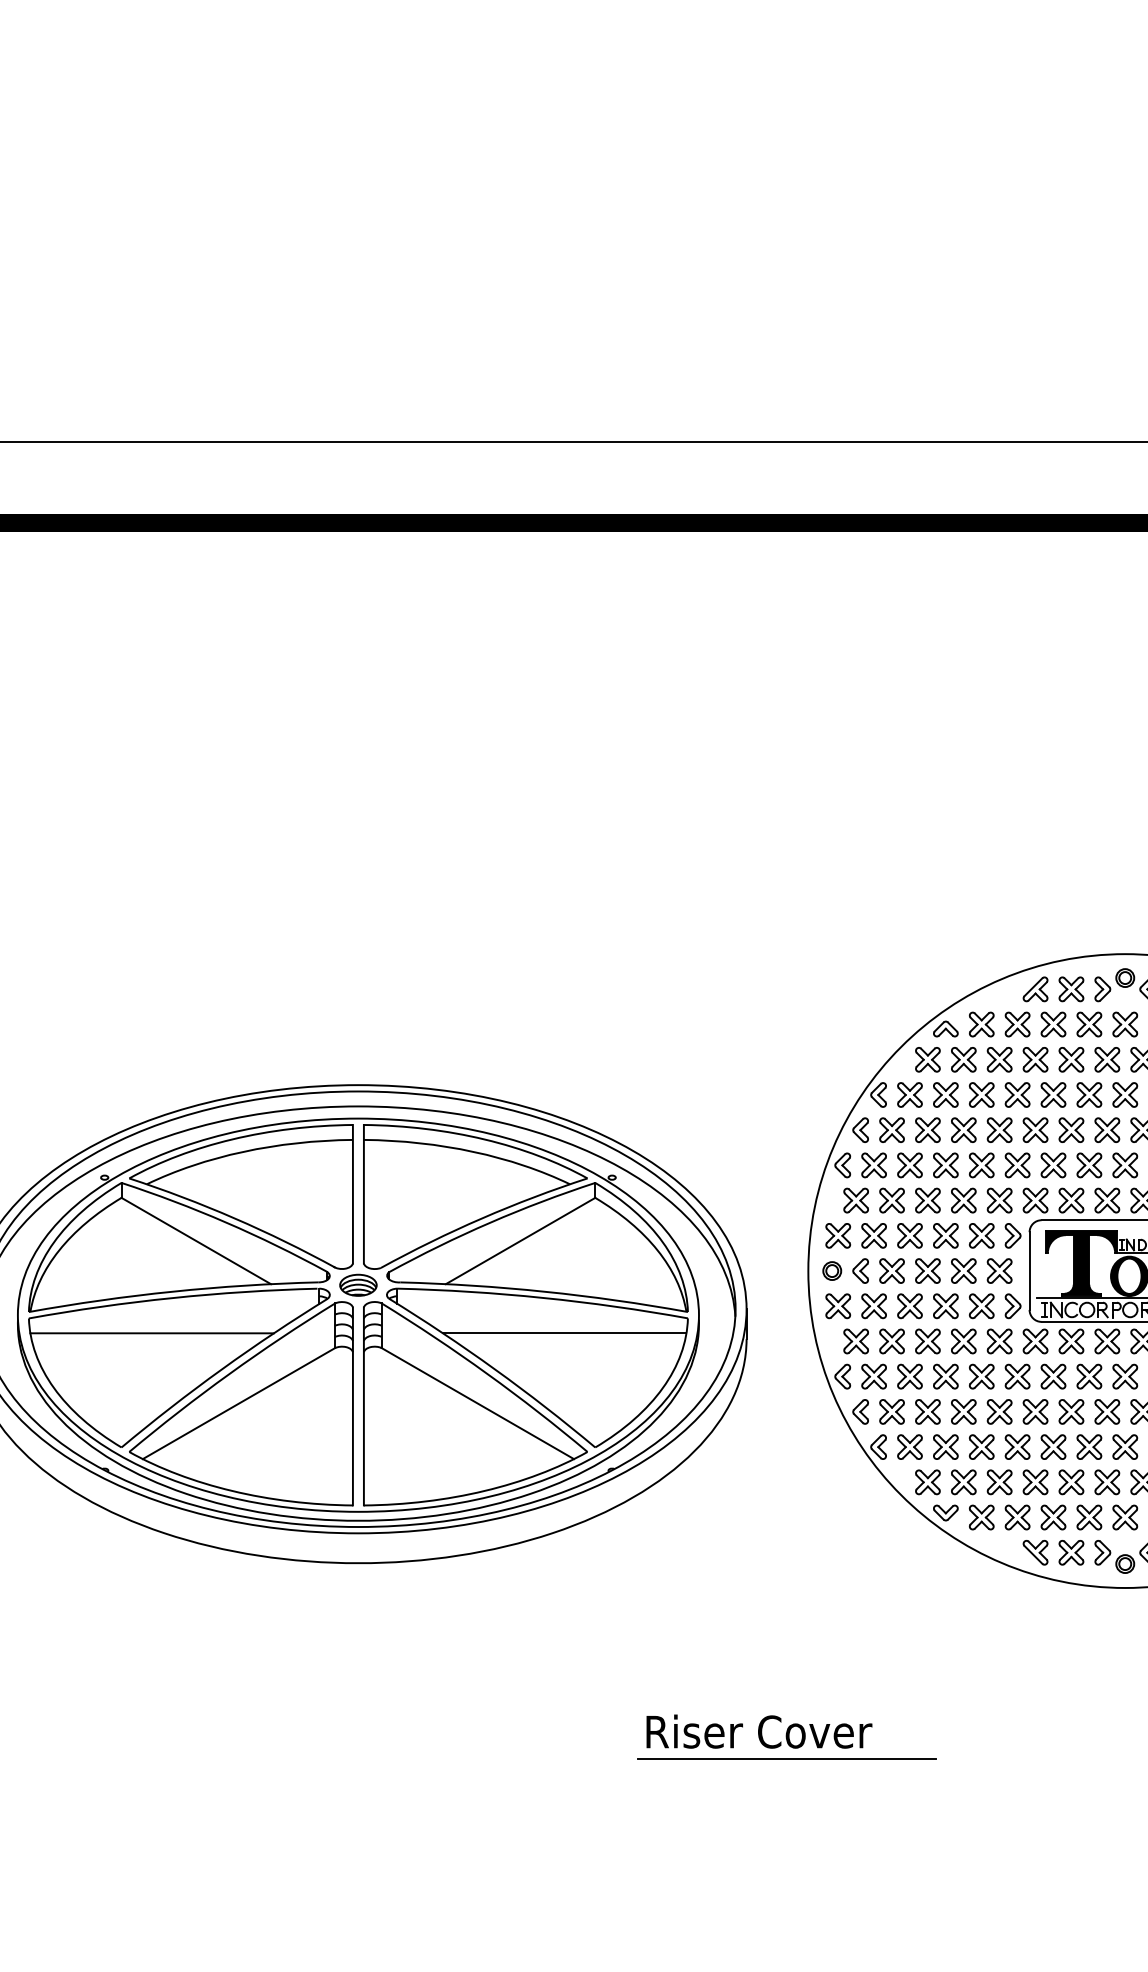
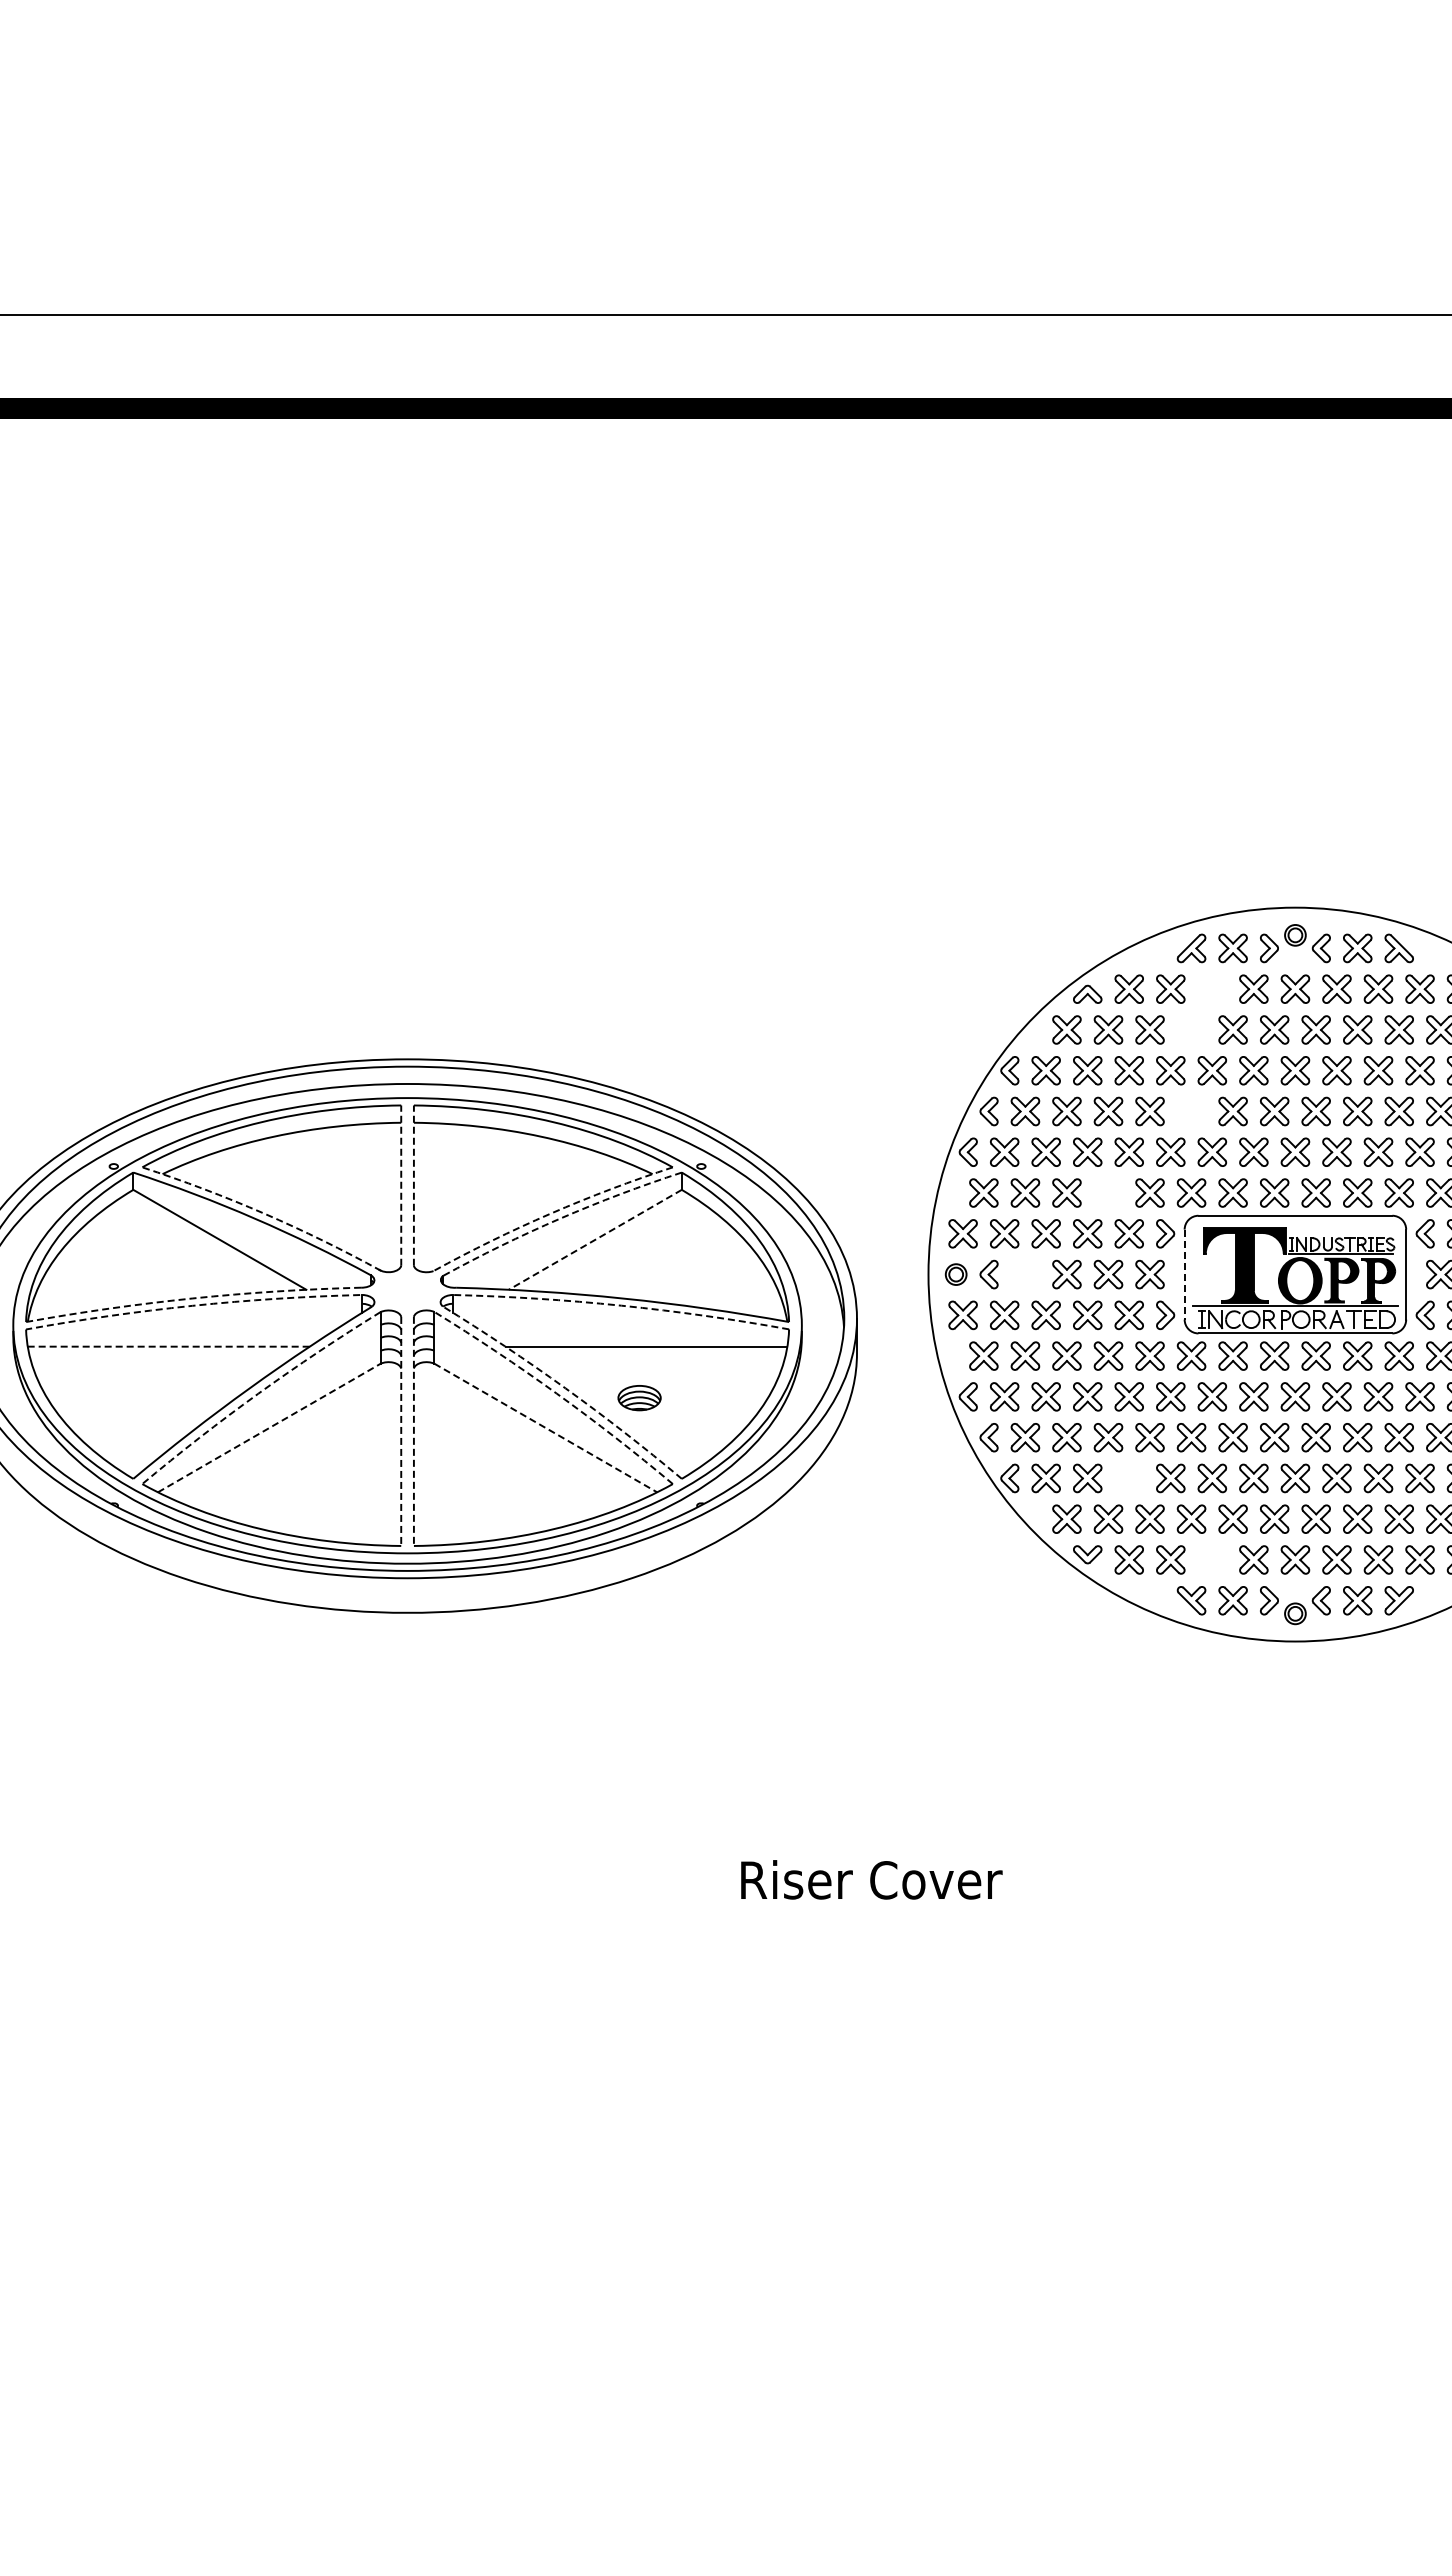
part: (1053, 1023) -> (1212, 988), removed
part: (1035, 1059) -> (1191, 1029), removed
part: (1035, 1130) -> (1191, 1111), removed
line: (353, 1194) -> (401, 1185), solid -> dashed
line: (363, 1194) -> (413, 1185), solid -> dashed
part: (963, 1200) -> (1108, 1192), removed
arc: (234, 1218) -> (264, 1213), solid -> dashed
arc: (481, 1218) -> (550, 1213), solid -> dashed
arc: (489, 1222) -> (559, 1218), solid -> dashed
line: (520, 1240) -> (595, 1239), solid -> dashed
part: (892, 1270) -> (1025, 1274), removed
line: (1029, 1271) -> (1184, 1275), solid -> dashed
part: (358, 1285) -> (639, 1398), moved
arc: (172, 1291) -> (192, 1298), solid -> dashed
arc: (172, 1297) -> (192, 1305), solid -> dashed
arc: (543, 1297) -> (621, 1305), solid -> dashed
line: (151, 1333) -> (168, 1346), solid -> dashed
arc: (494, 1369) -> (565, 1388), solid -> dashed
arc: (229, 1373) -> (258, 1393), solid -> dashed
arc: (487, 1373) -> (556, 1393), solid -> dashed
line: (239, 1403) -> (269, 1427), solid -> dashed
line: (477, 1403) -> (545, 1428), solid -> dashed
line: (353, 1406) -> (401, 1431), solid -> dashed
line: (363, 1406) -> (413, 1431), solid -> dashed
part: (981, 1447) -> (1128, 1478), removed
part: (1053, 1517) -> (1212, 1559), removed
text: (759, 1731) -> (871, 1879), moved
line: (786, 1758) -> (903, 1839), removed

